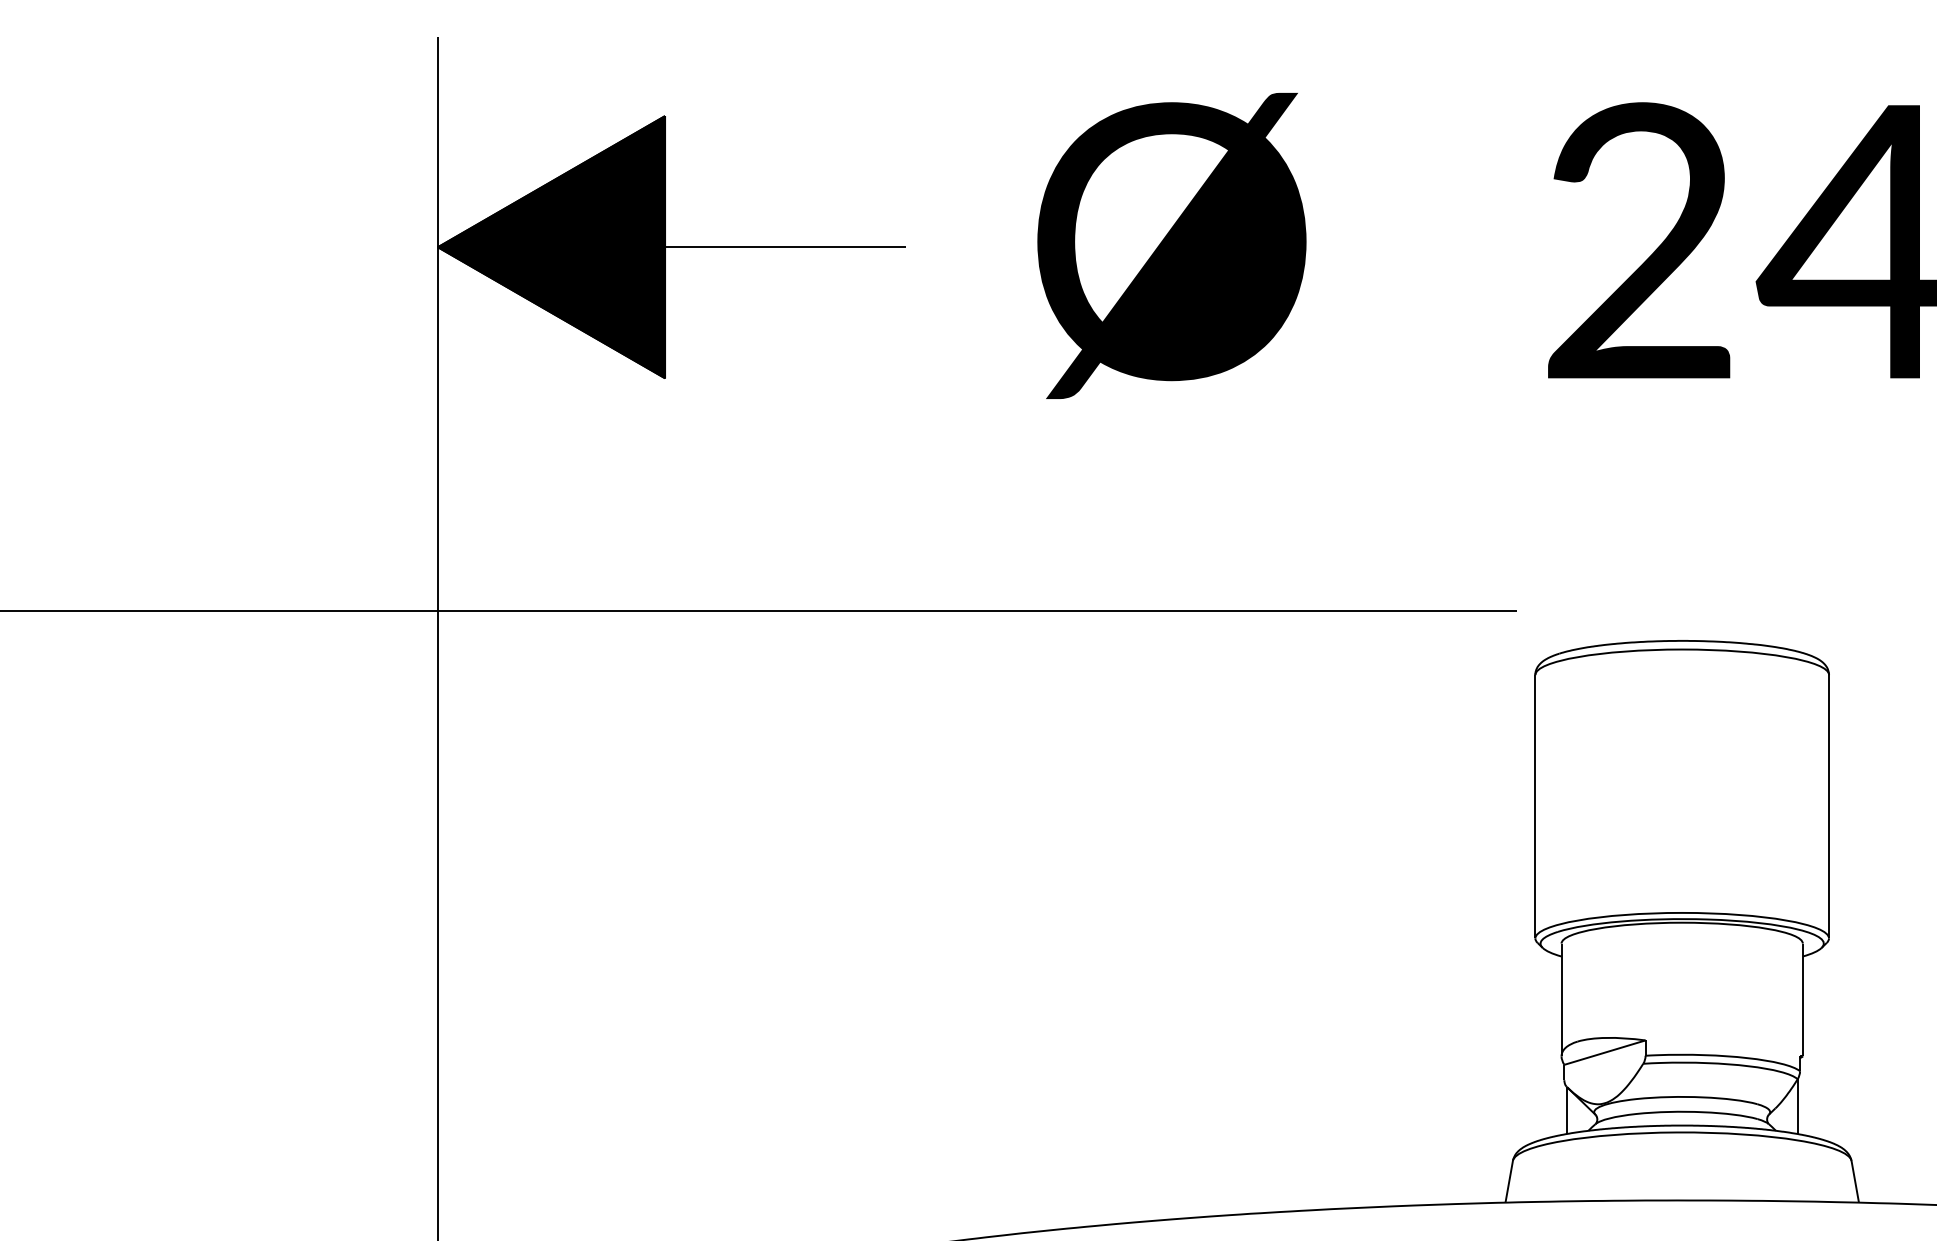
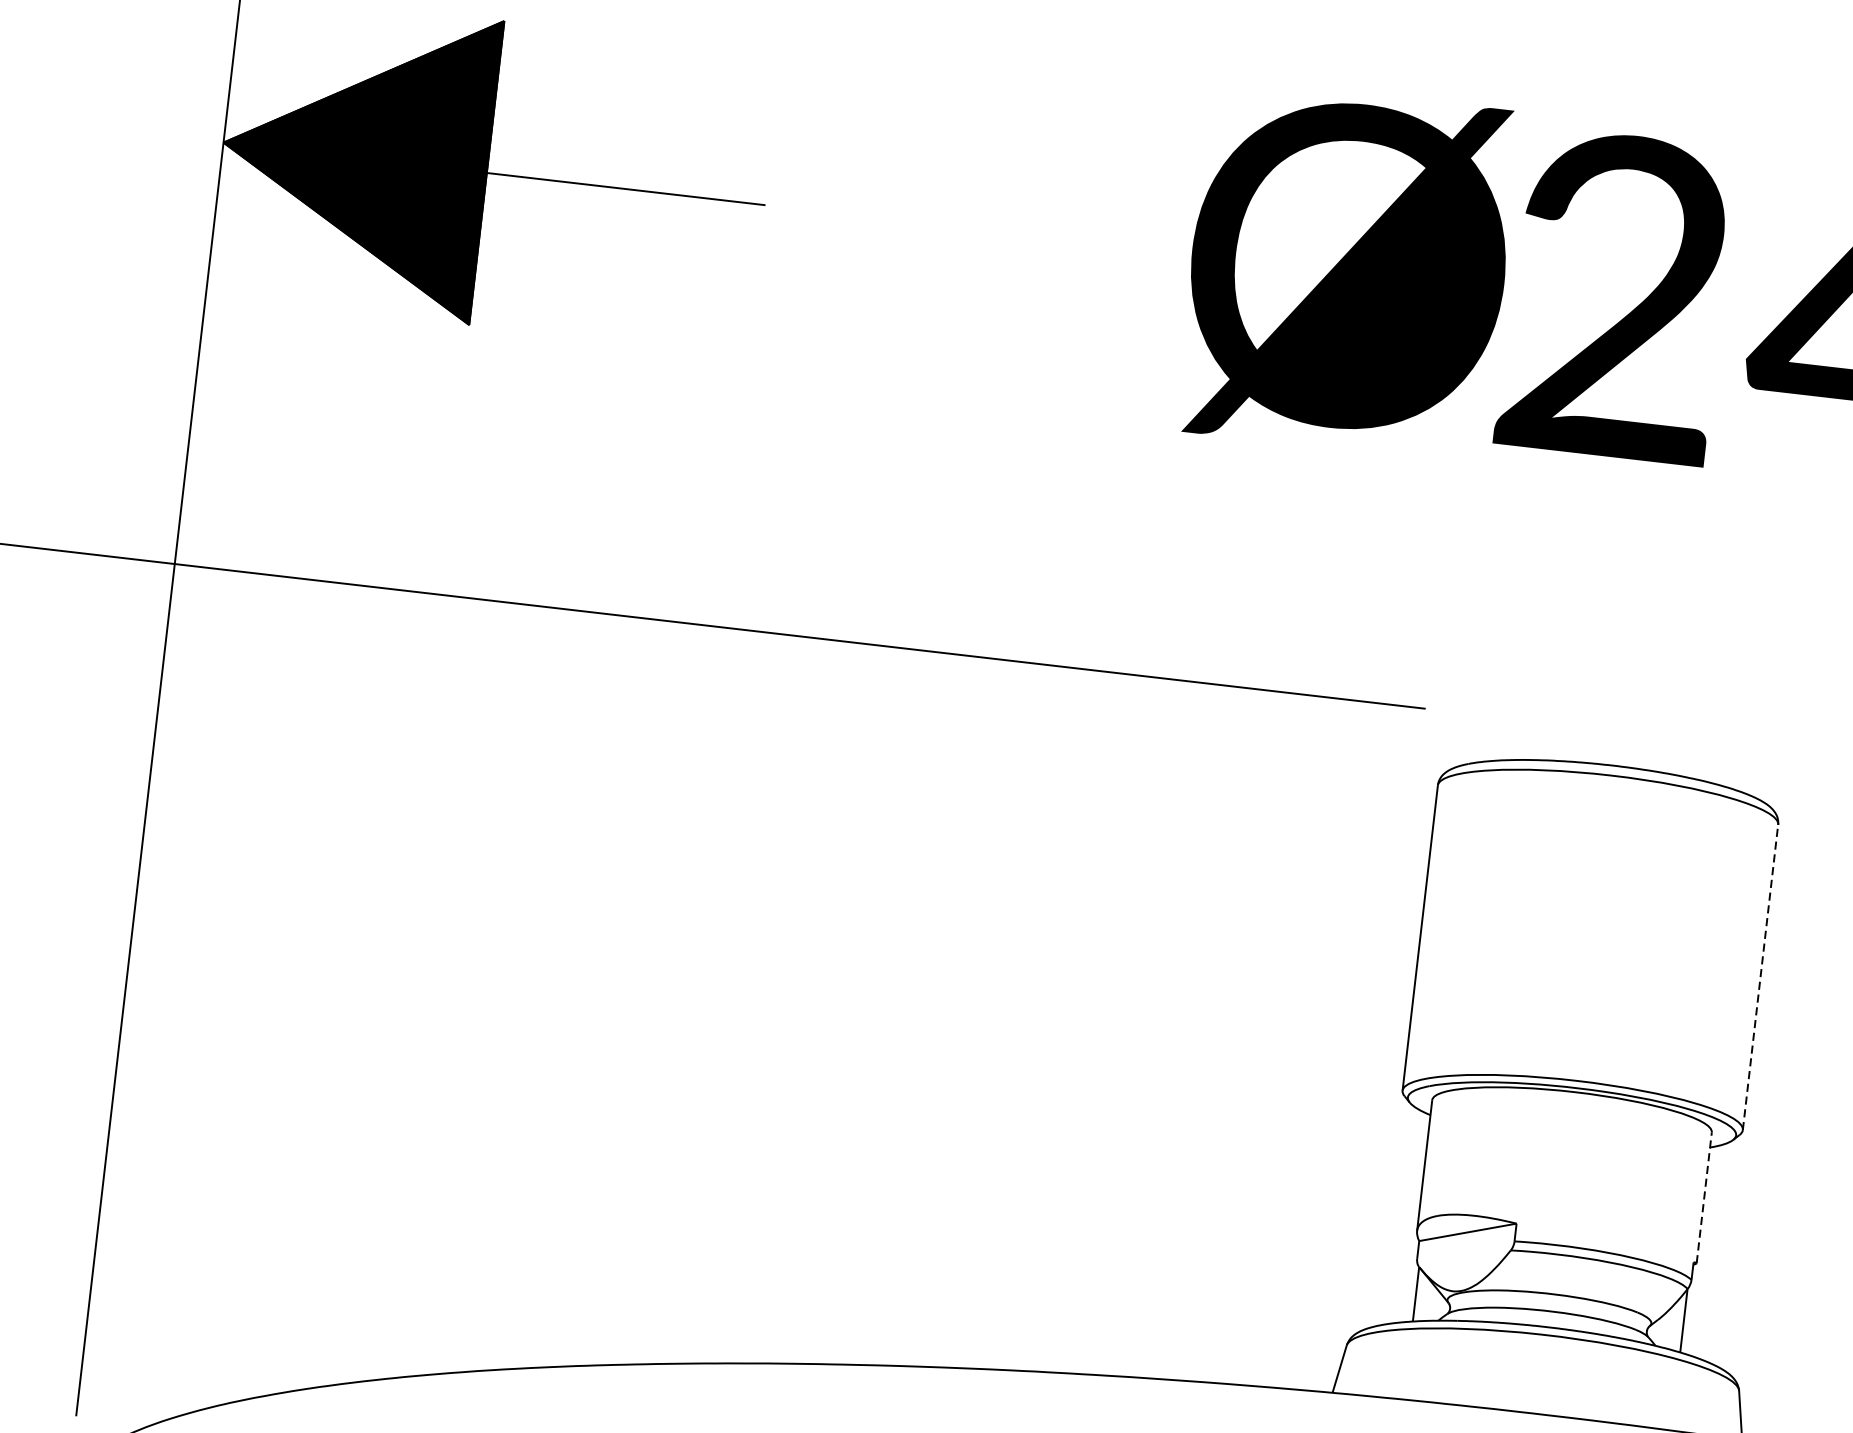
text: (1171, 245) -> (1347, 270), moved
line: (1829, 806) -> (1761, 977), solid -> dashed
line: (1802, 999) -> (1703, 1197), solid -> dashed

